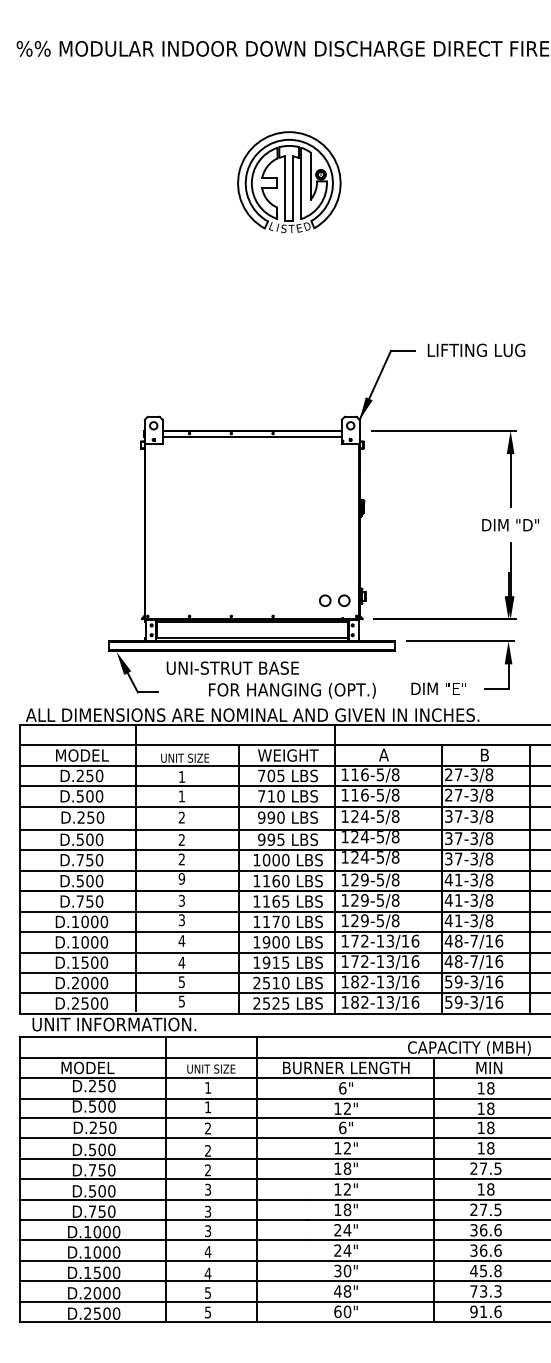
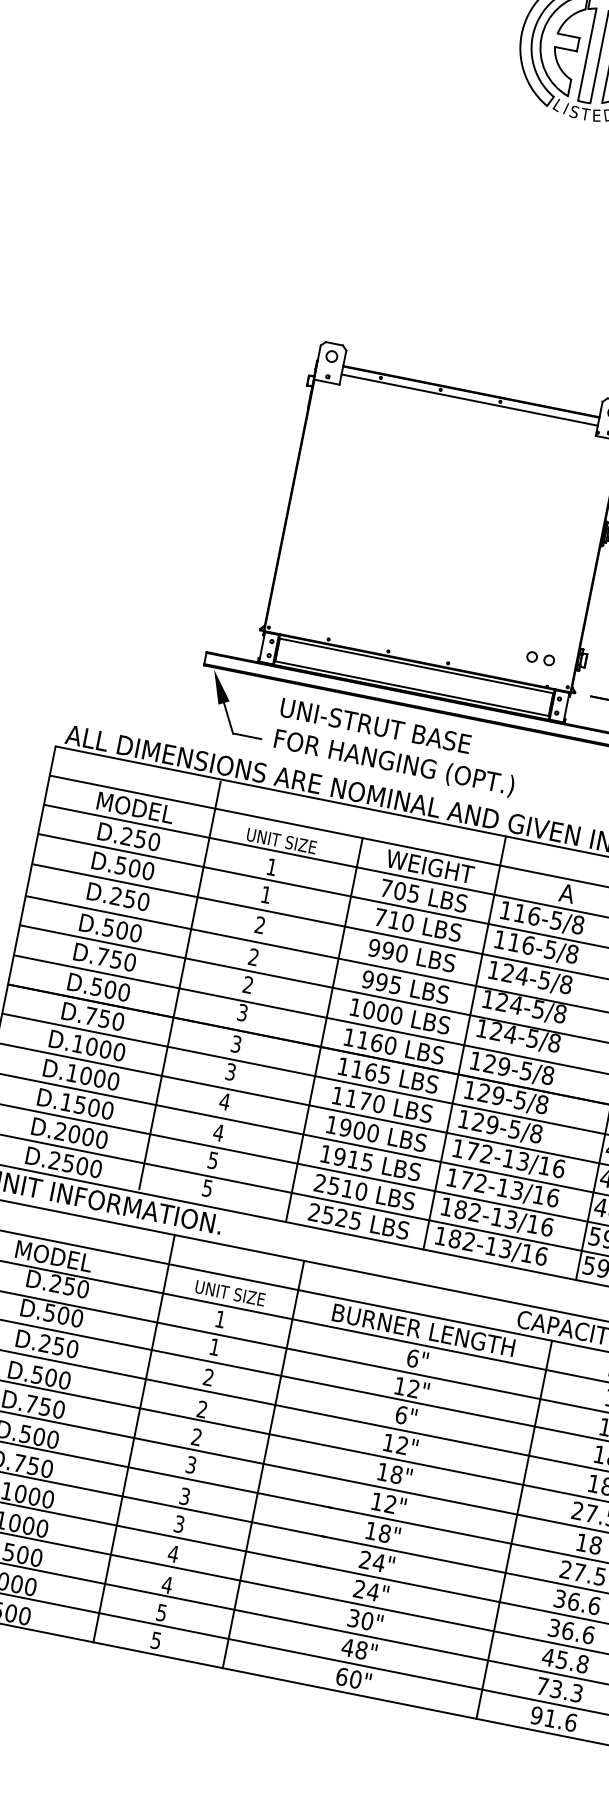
part: (334, 600) -> (540, 658), size x0.62
text: (292, 690) -> (394, 762), moved
text: (181, 878) -> (242, 1012), 9 -> 3

